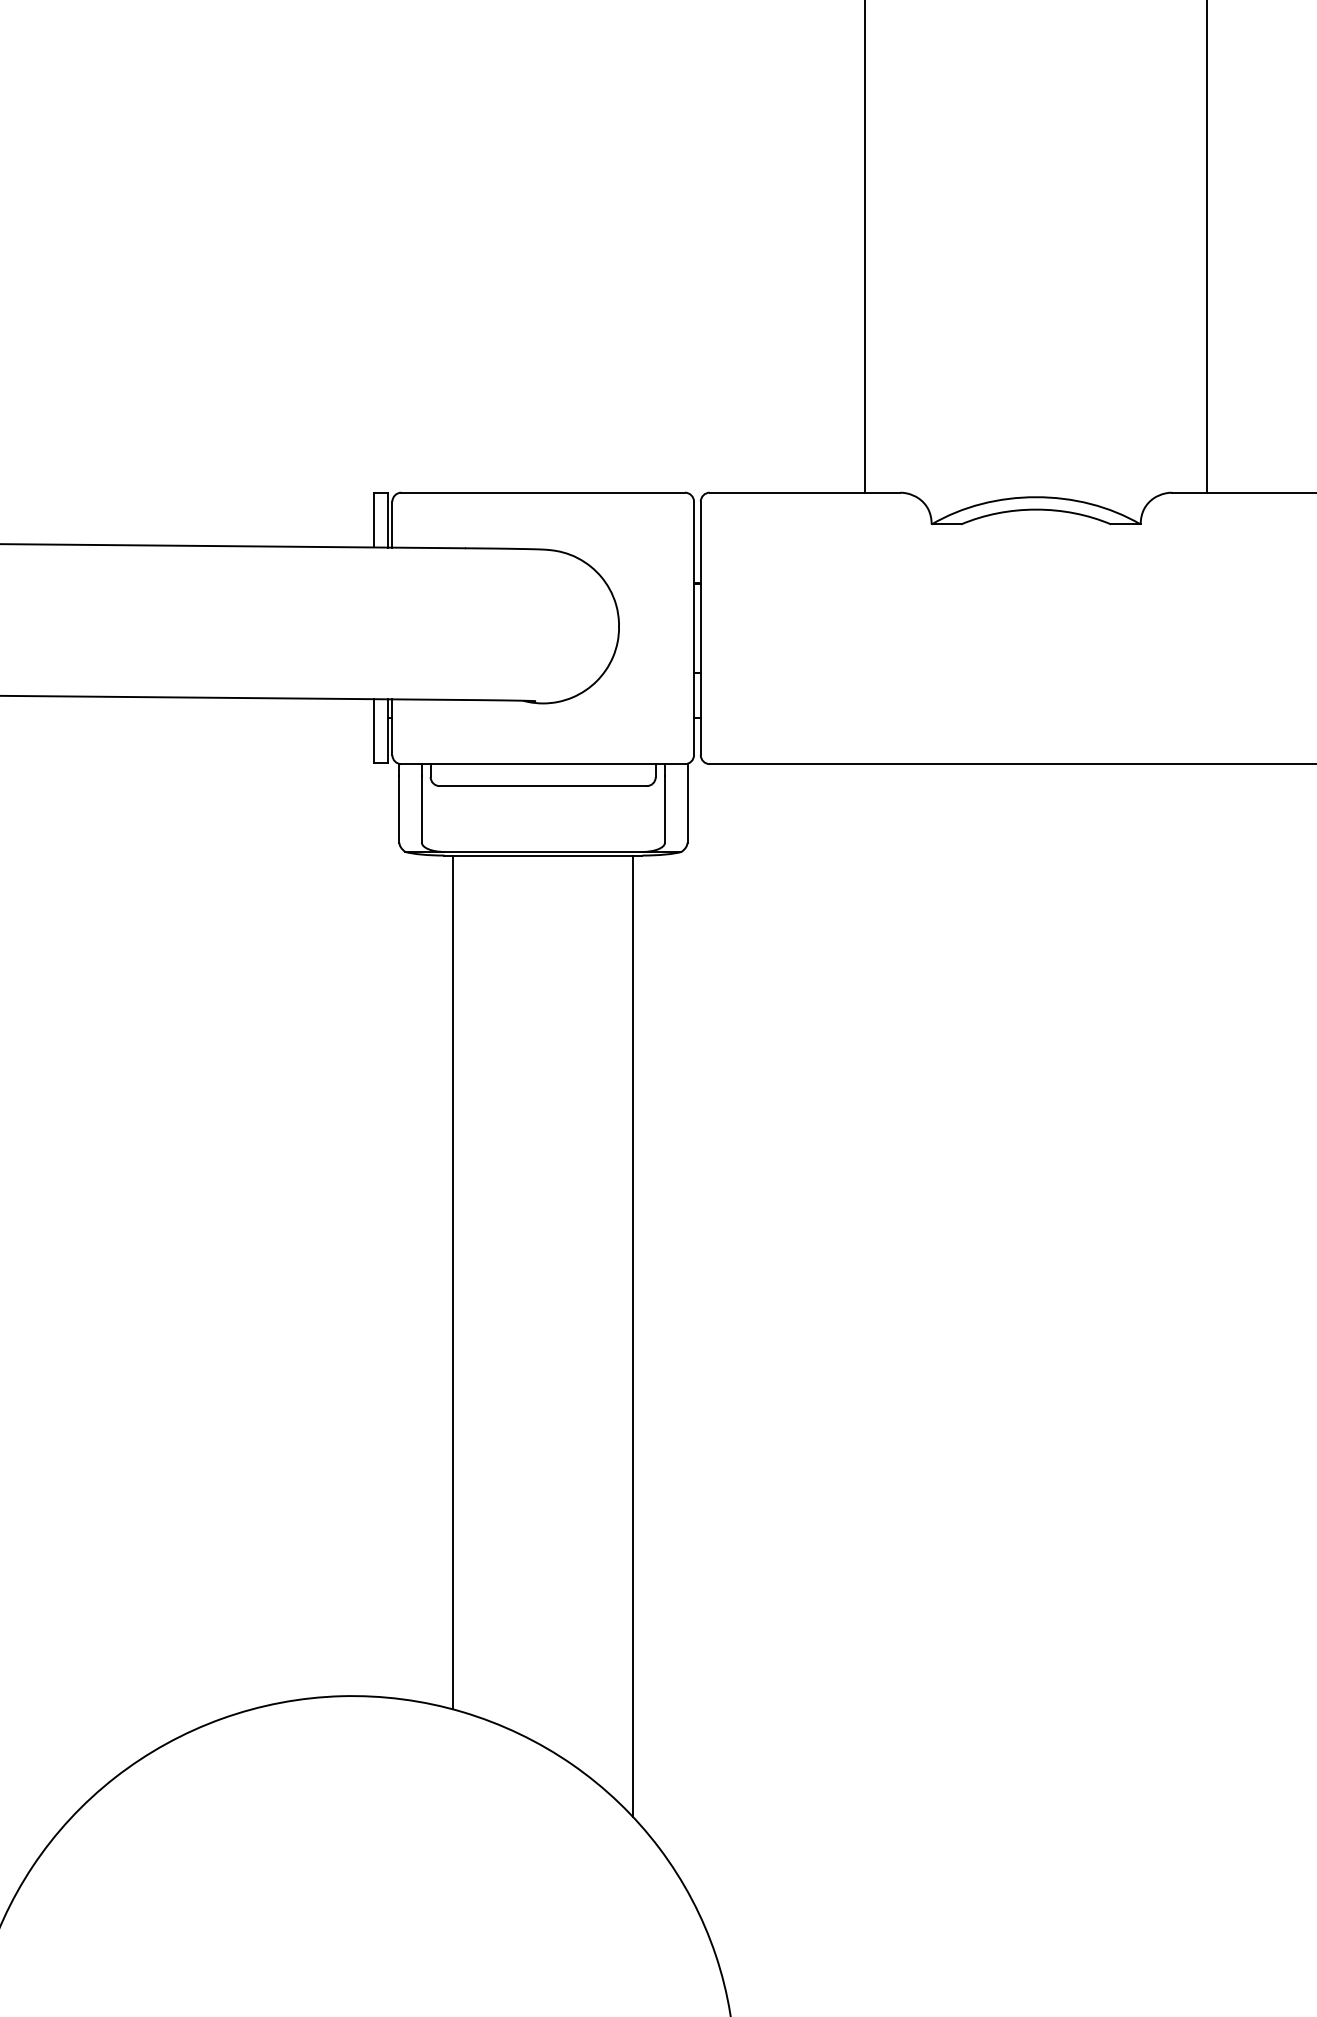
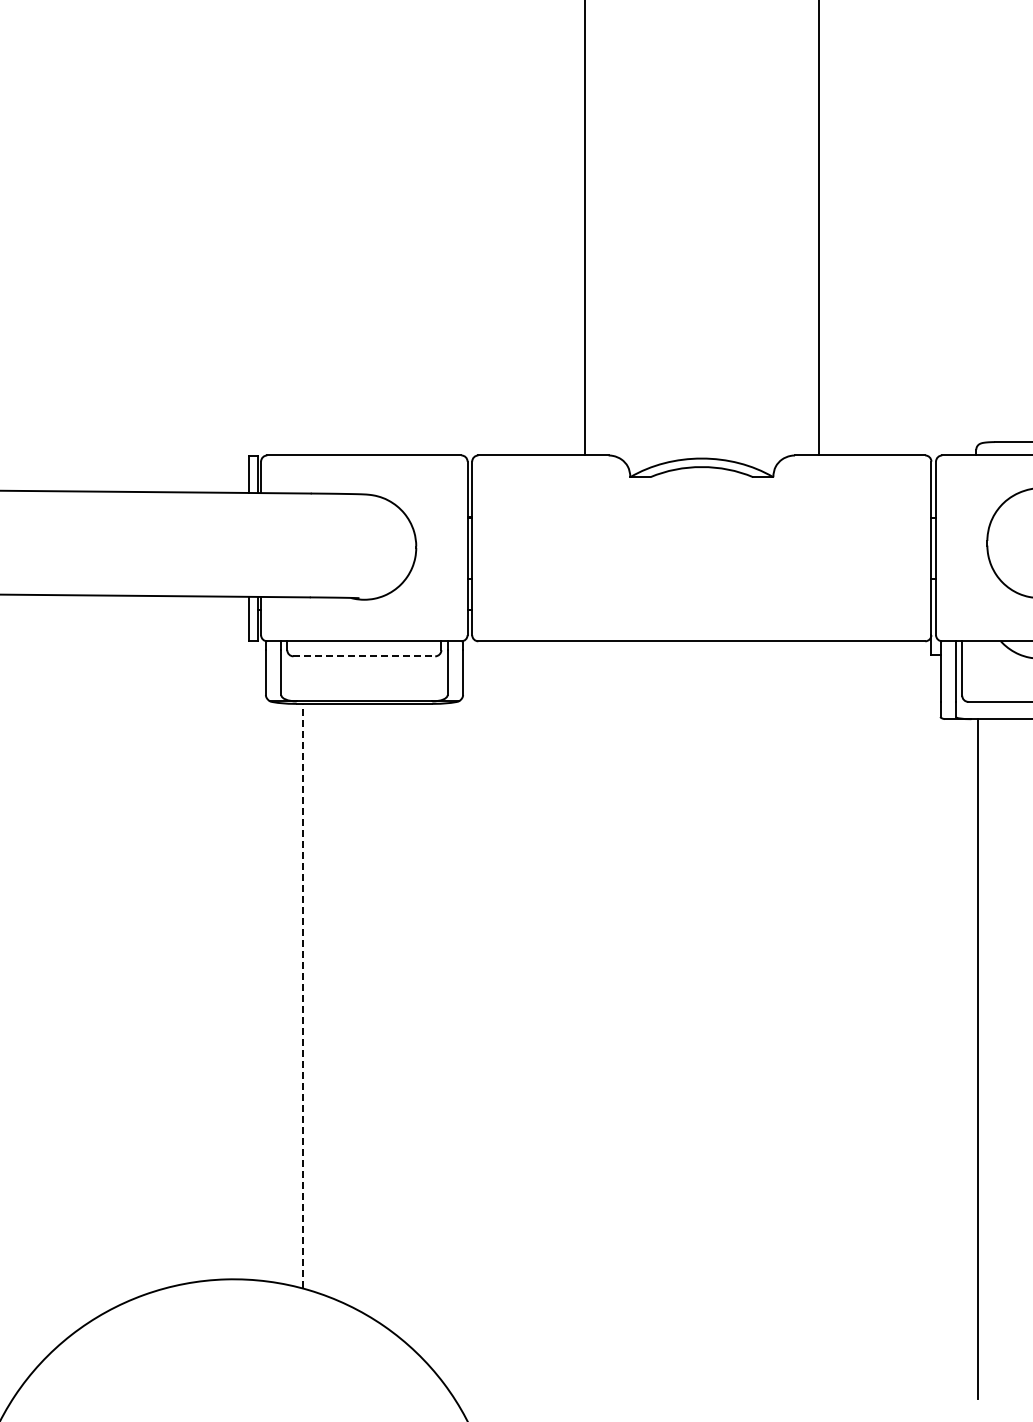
line: (543, 786) -> (364, 656), solid -> dashed
line: (452, 1281) -> (302, 995), solid -> dashed
line: (634, 1335) -> (426, 1032), removed

